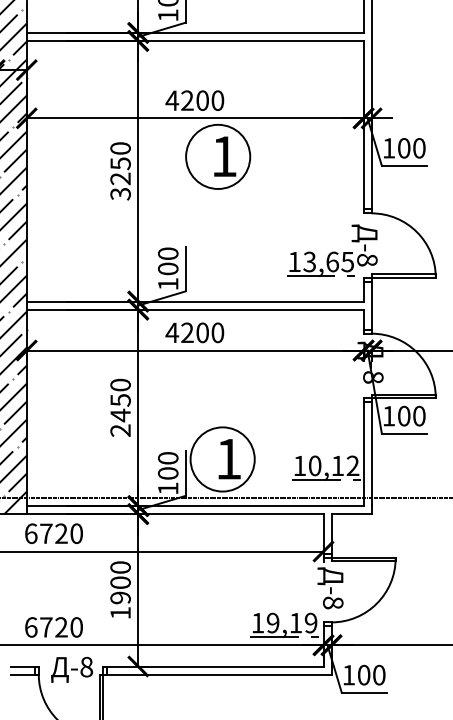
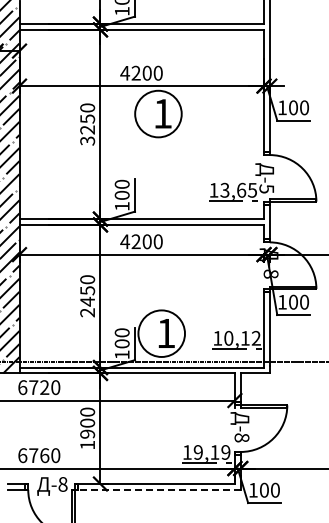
text: (367, 259) -> (266, 188), -8 -> -5
text: (61, 627) -> (44, 455), 6720 -> 6760
line: (215, 674) -> (156, 489), solid -> dashed

